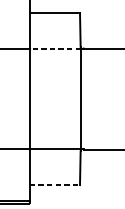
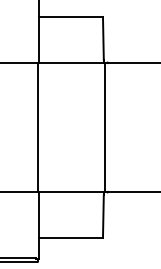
line: (55, 49) -> (71, 63), dashed -> solid
line: (55, 185) -> (71, 238), dashed -> solid

